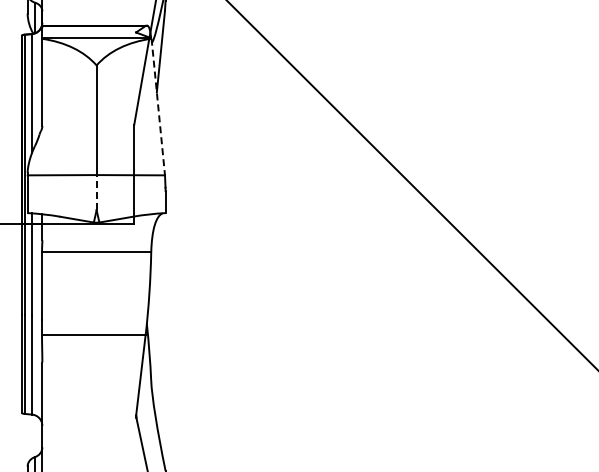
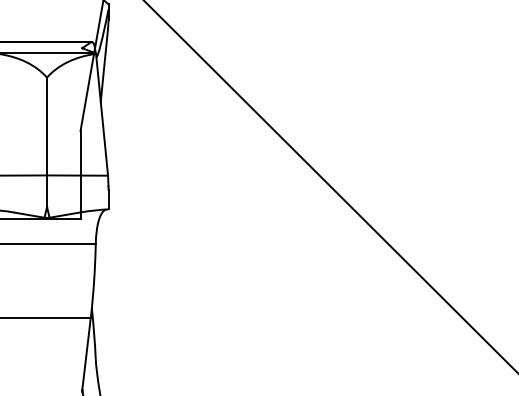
line: (158, 107) -> (102, 115), dashed -> solid
line: (96, 192) -> (46, 190), dashed -> solid

